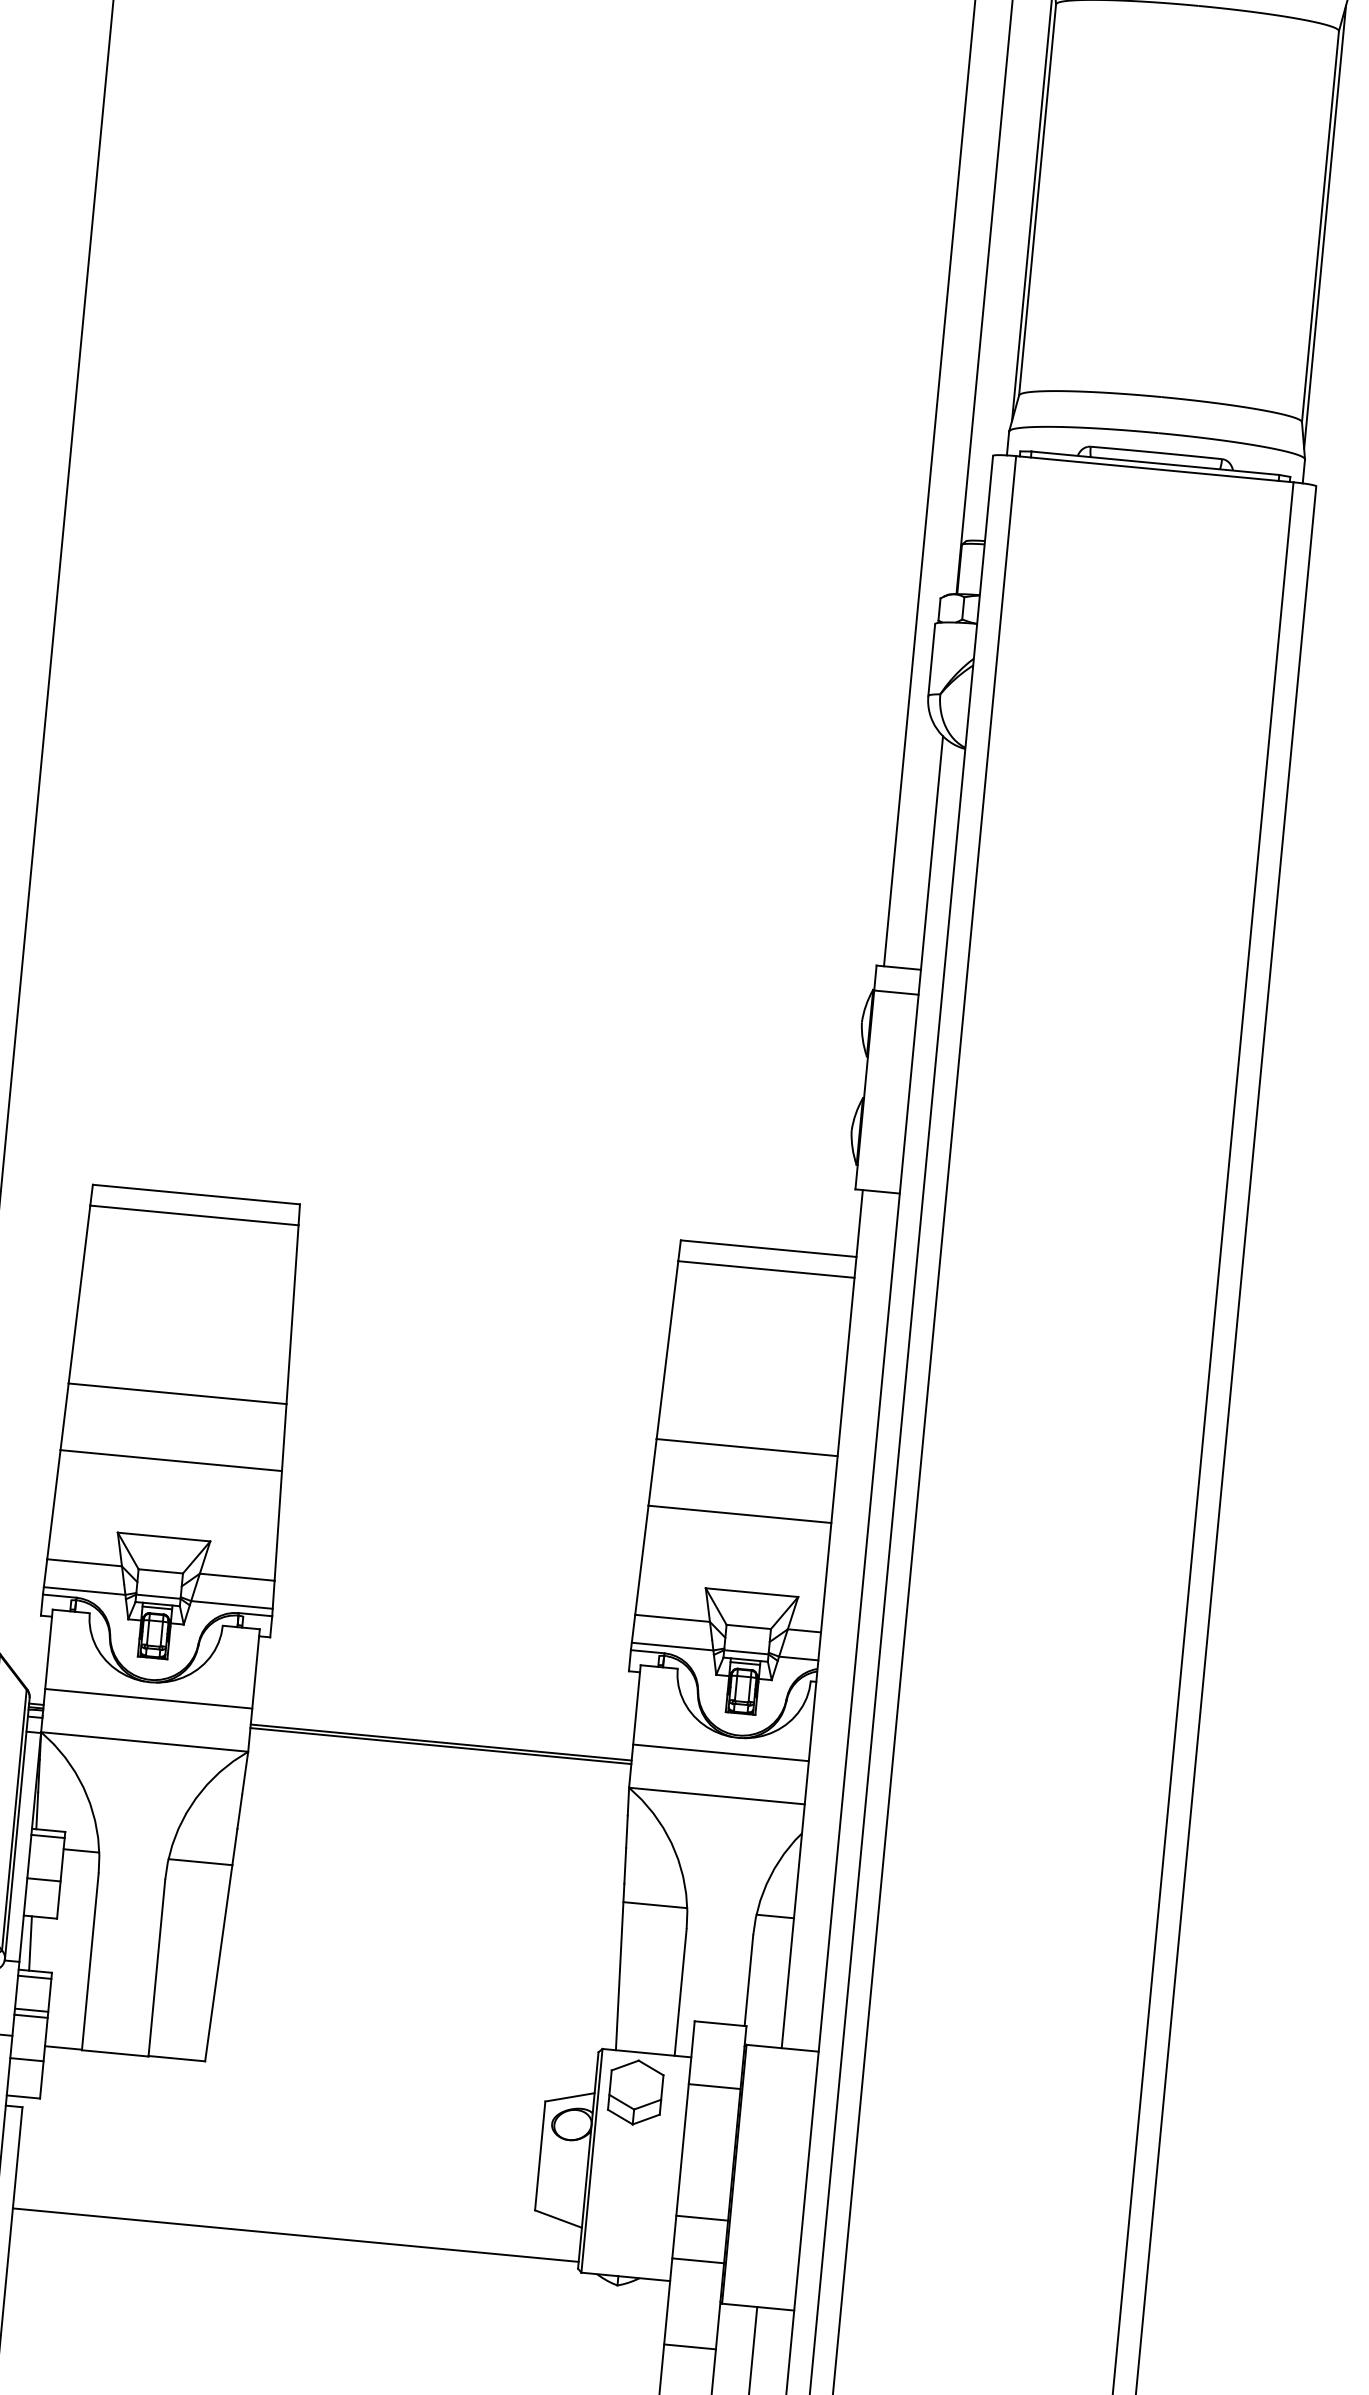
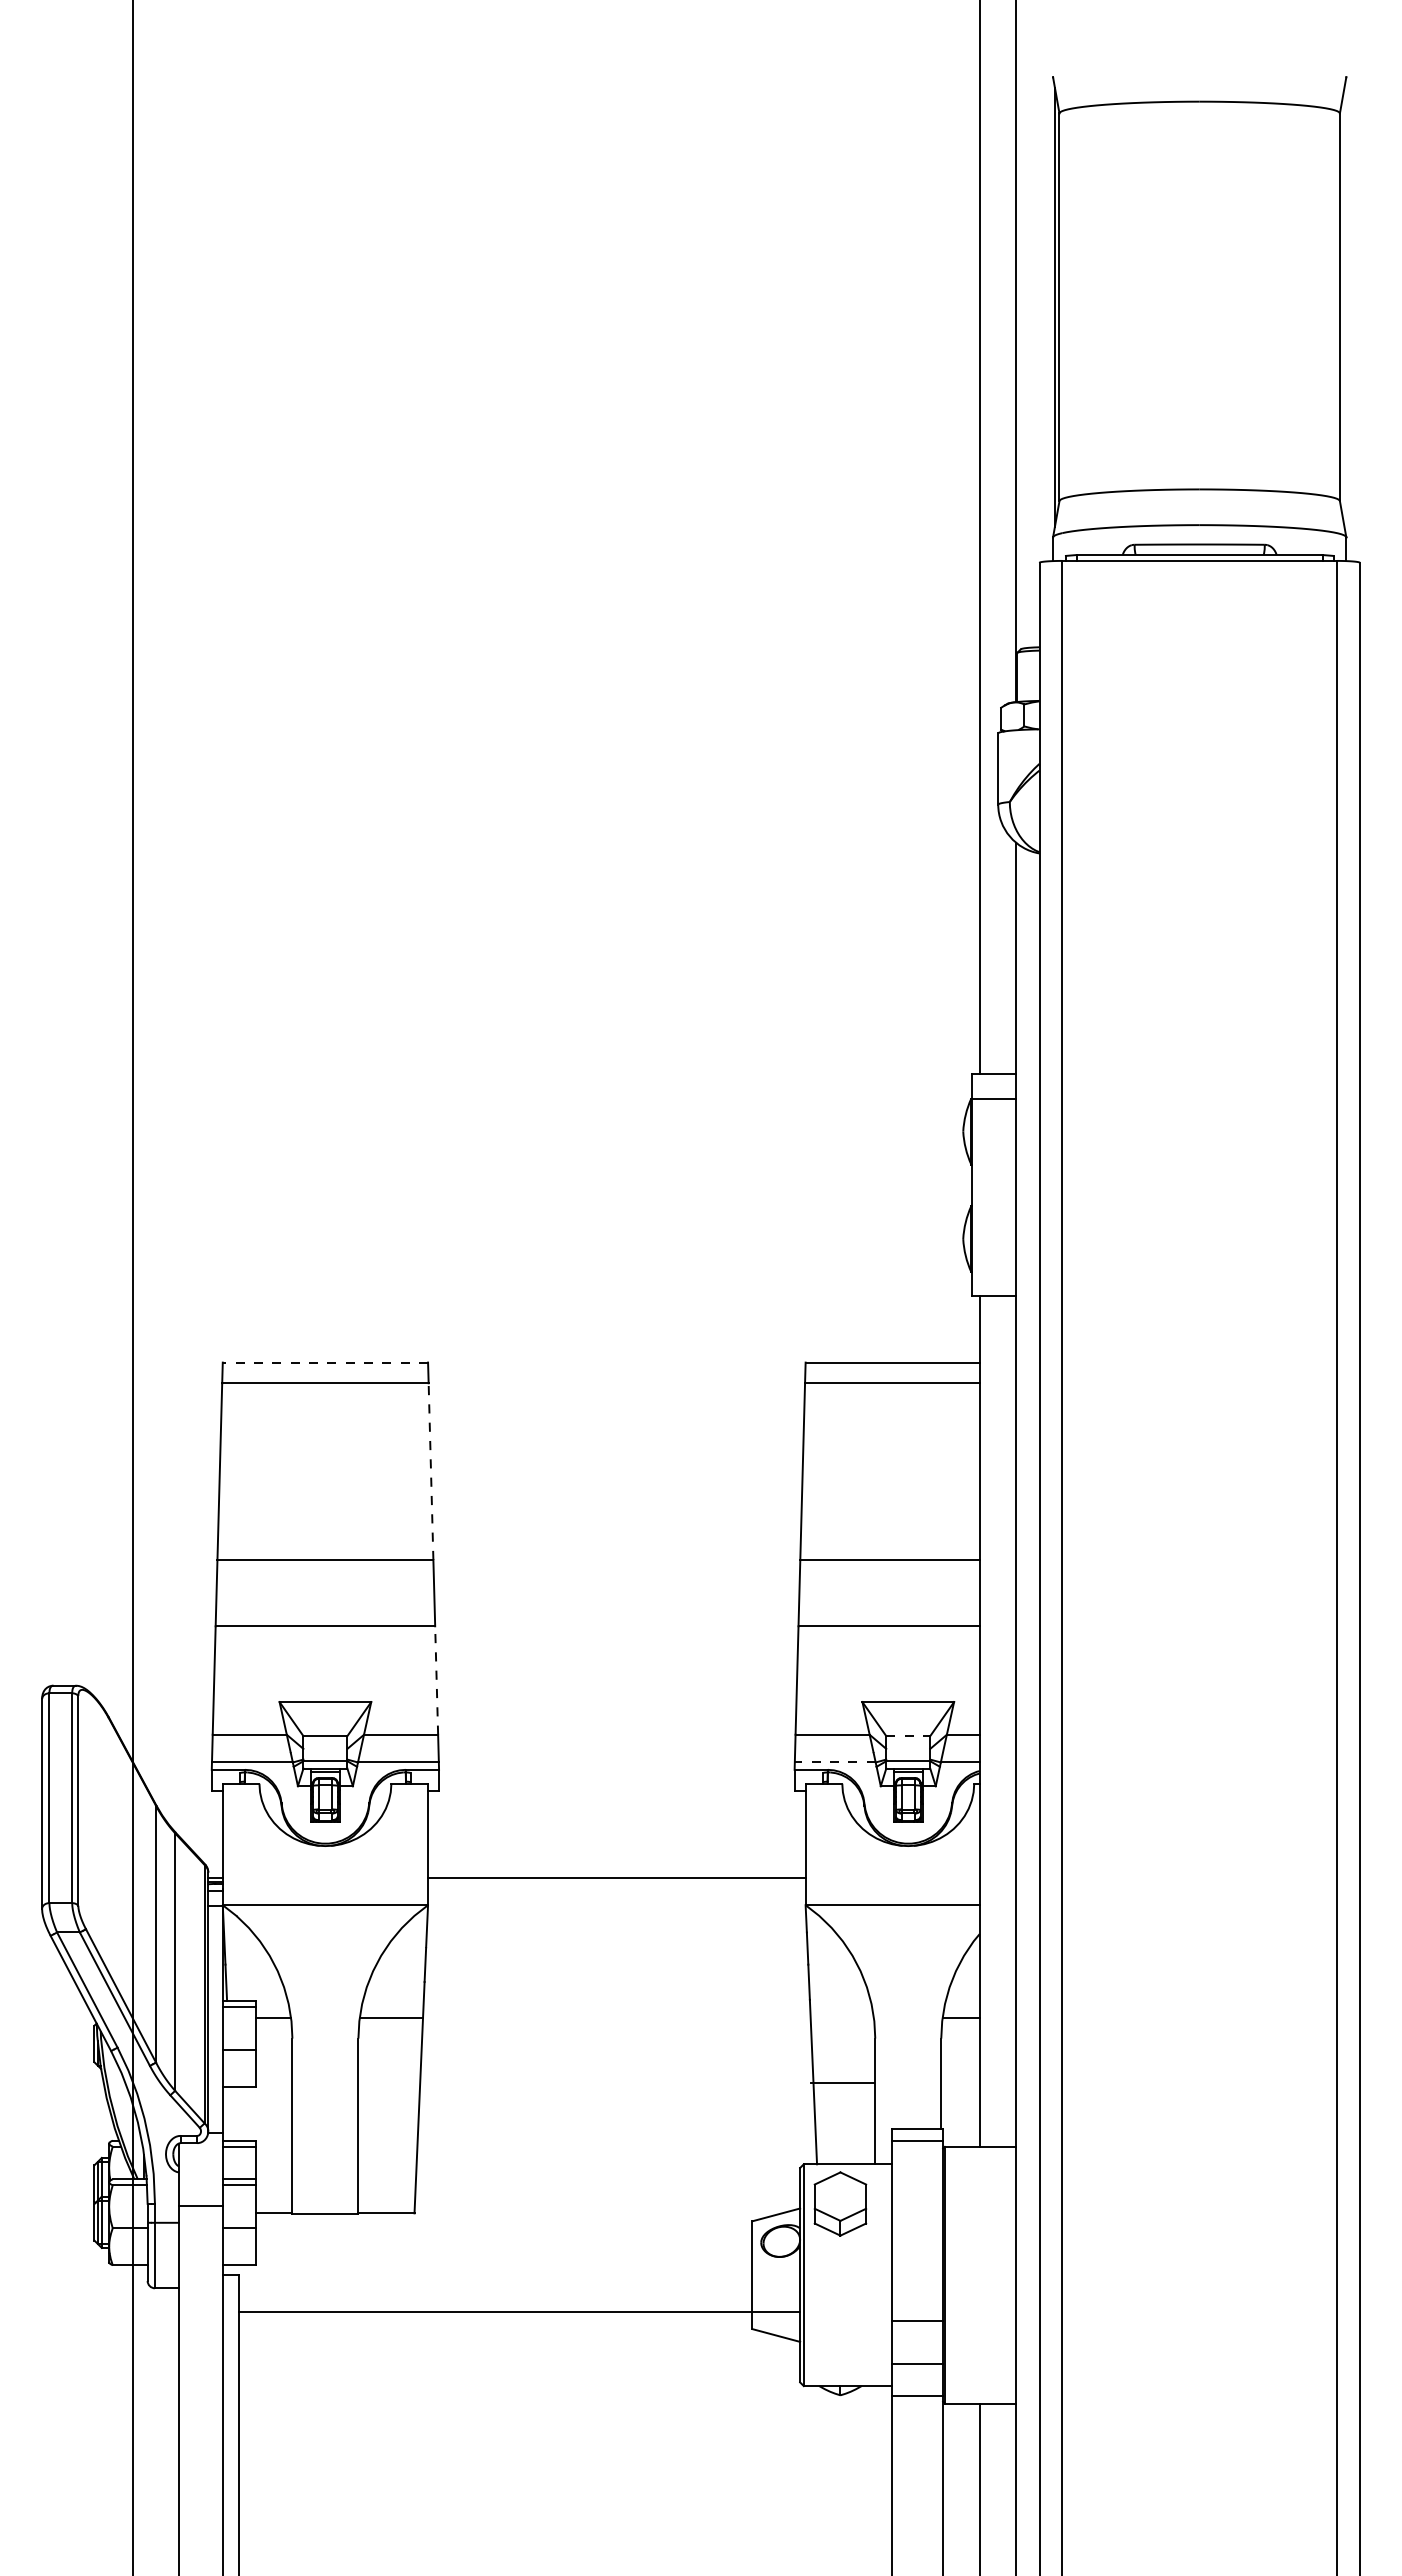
line: (1325, 226) -> (1344, 306), removed
line: (196, 1194) -> (325, 1362), solid -> dashed
line: (293, 1314) -> (431, 1471), solid -> dashed
line: (278, 1525) -> (436, 1680), solid -> dashed
line: (748, 1627) -> (908, 1736), solid -> dashed
line: (671, 1646) -> (834, 1762), solid -> dashed
line: (148, 1698) -> (325, 1862), removed
line: (440, 1745) -> (616, 1881), removed
line: (720, 1752) -> (892, 1862), removed
line: (654, 1905) -> (841, 2083), moved
line: (30, 1943) -> (231, 2113), removed
line: (714, 2086) -> (917, 2140), moved
line: (295, 2234) -> (519, 2311), moved
line: (690, 2346) -> (917, 2395), moved

